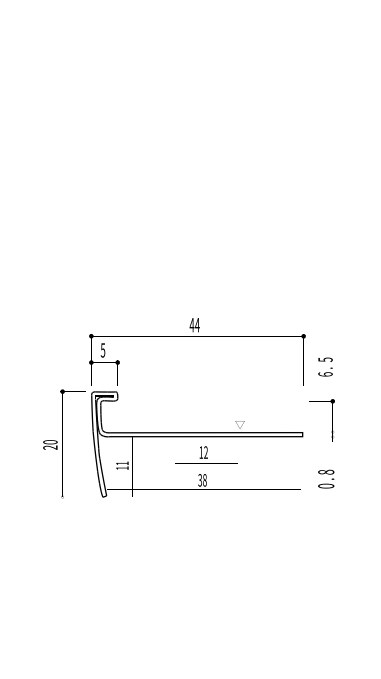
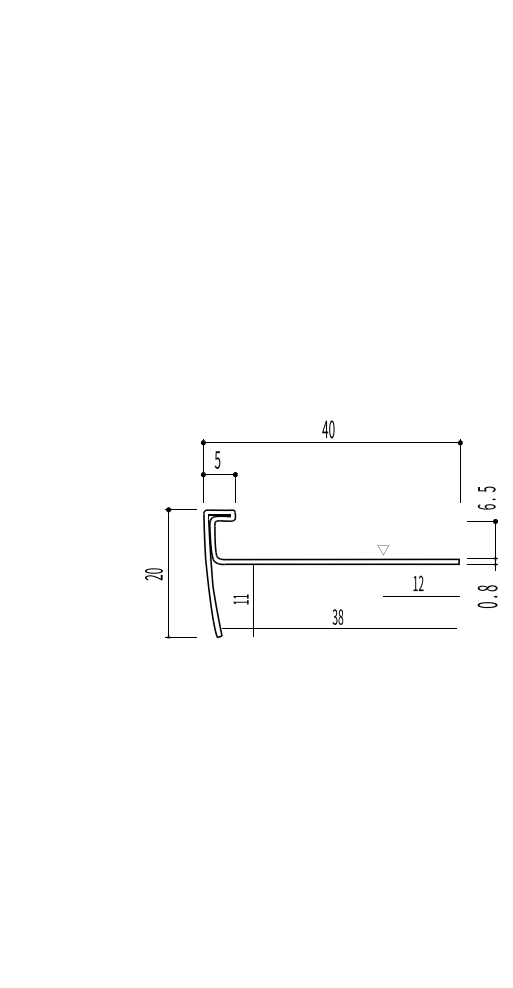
text: (197, 325) -> (331, 429), 44 -> 40
text: (325, 366) -> (486, 497), moved
text: (206, 454) -> (421, 585), moved
text: (326, 479) -> (487, 596), moved

